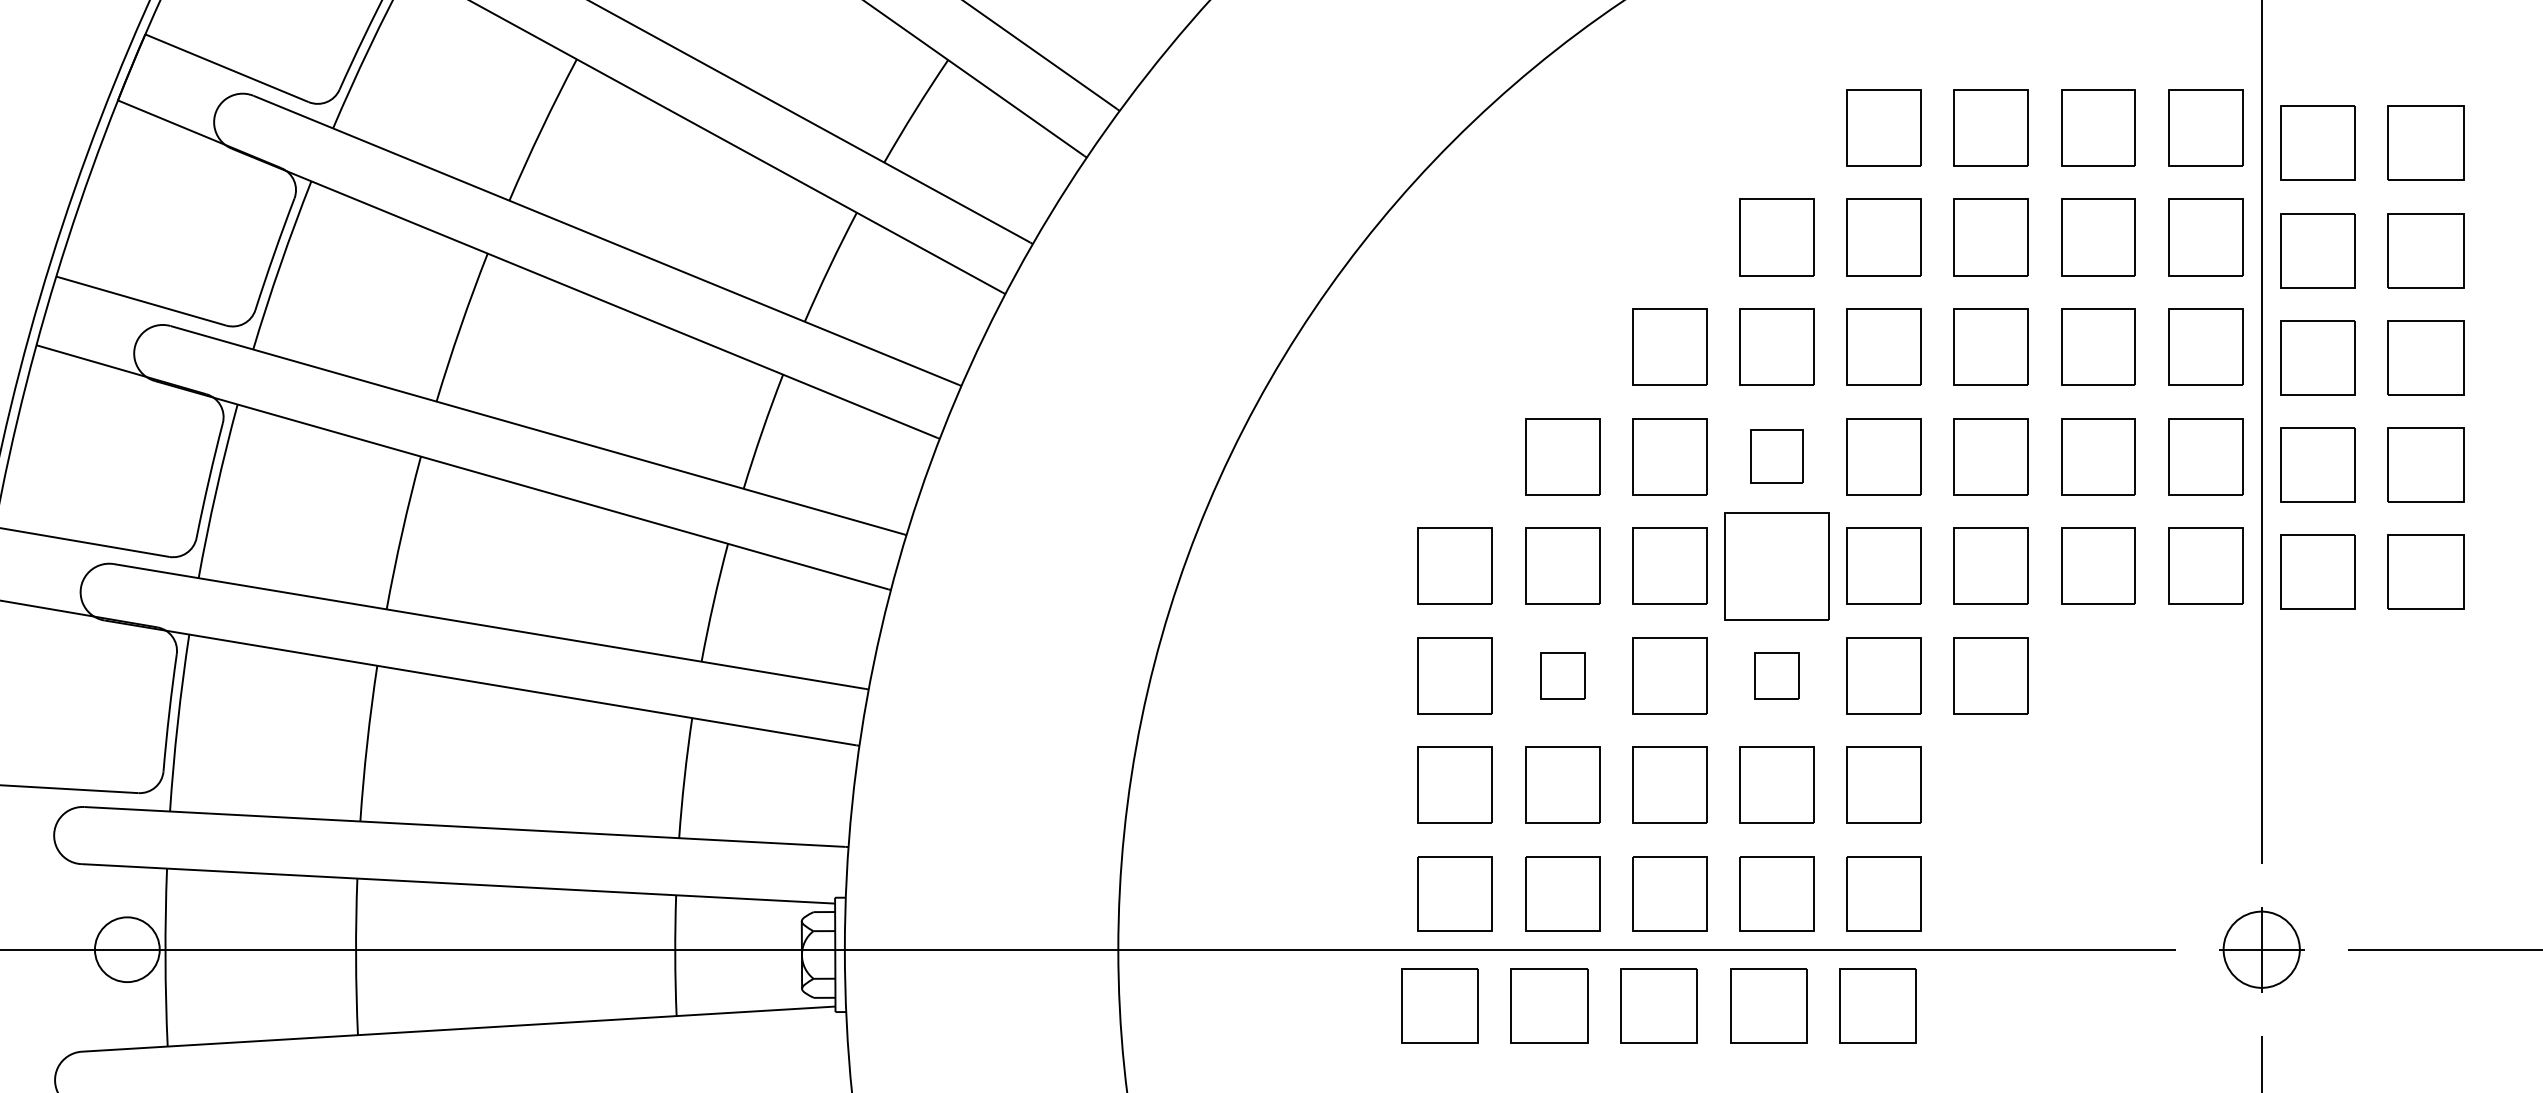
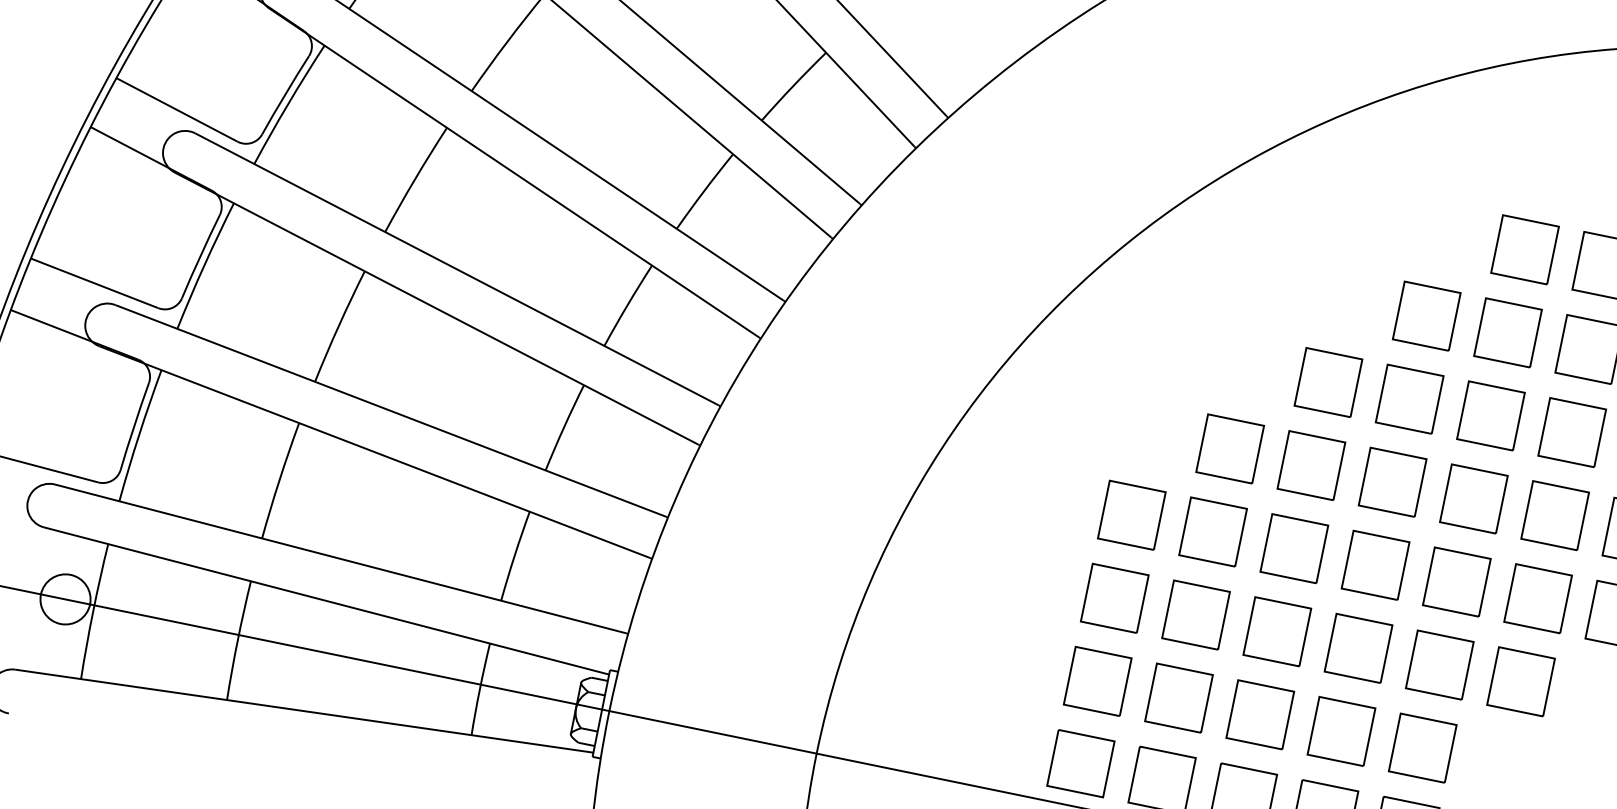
part: (1776, 456) -> (1392, 482), size x1.43
part: (1776, 565) -> (1375, 564), size x0.71
part: (1562, 675) -> (1196, 614), size x1.67
part: (1776, 675) -> (1358, 648), size x1.67

